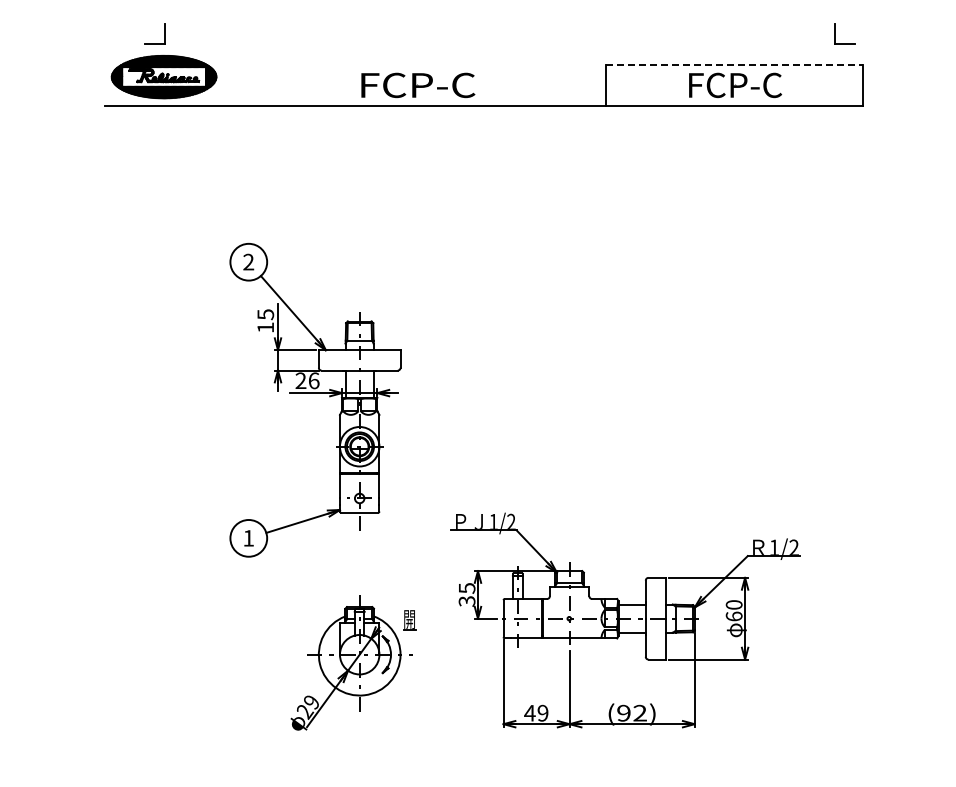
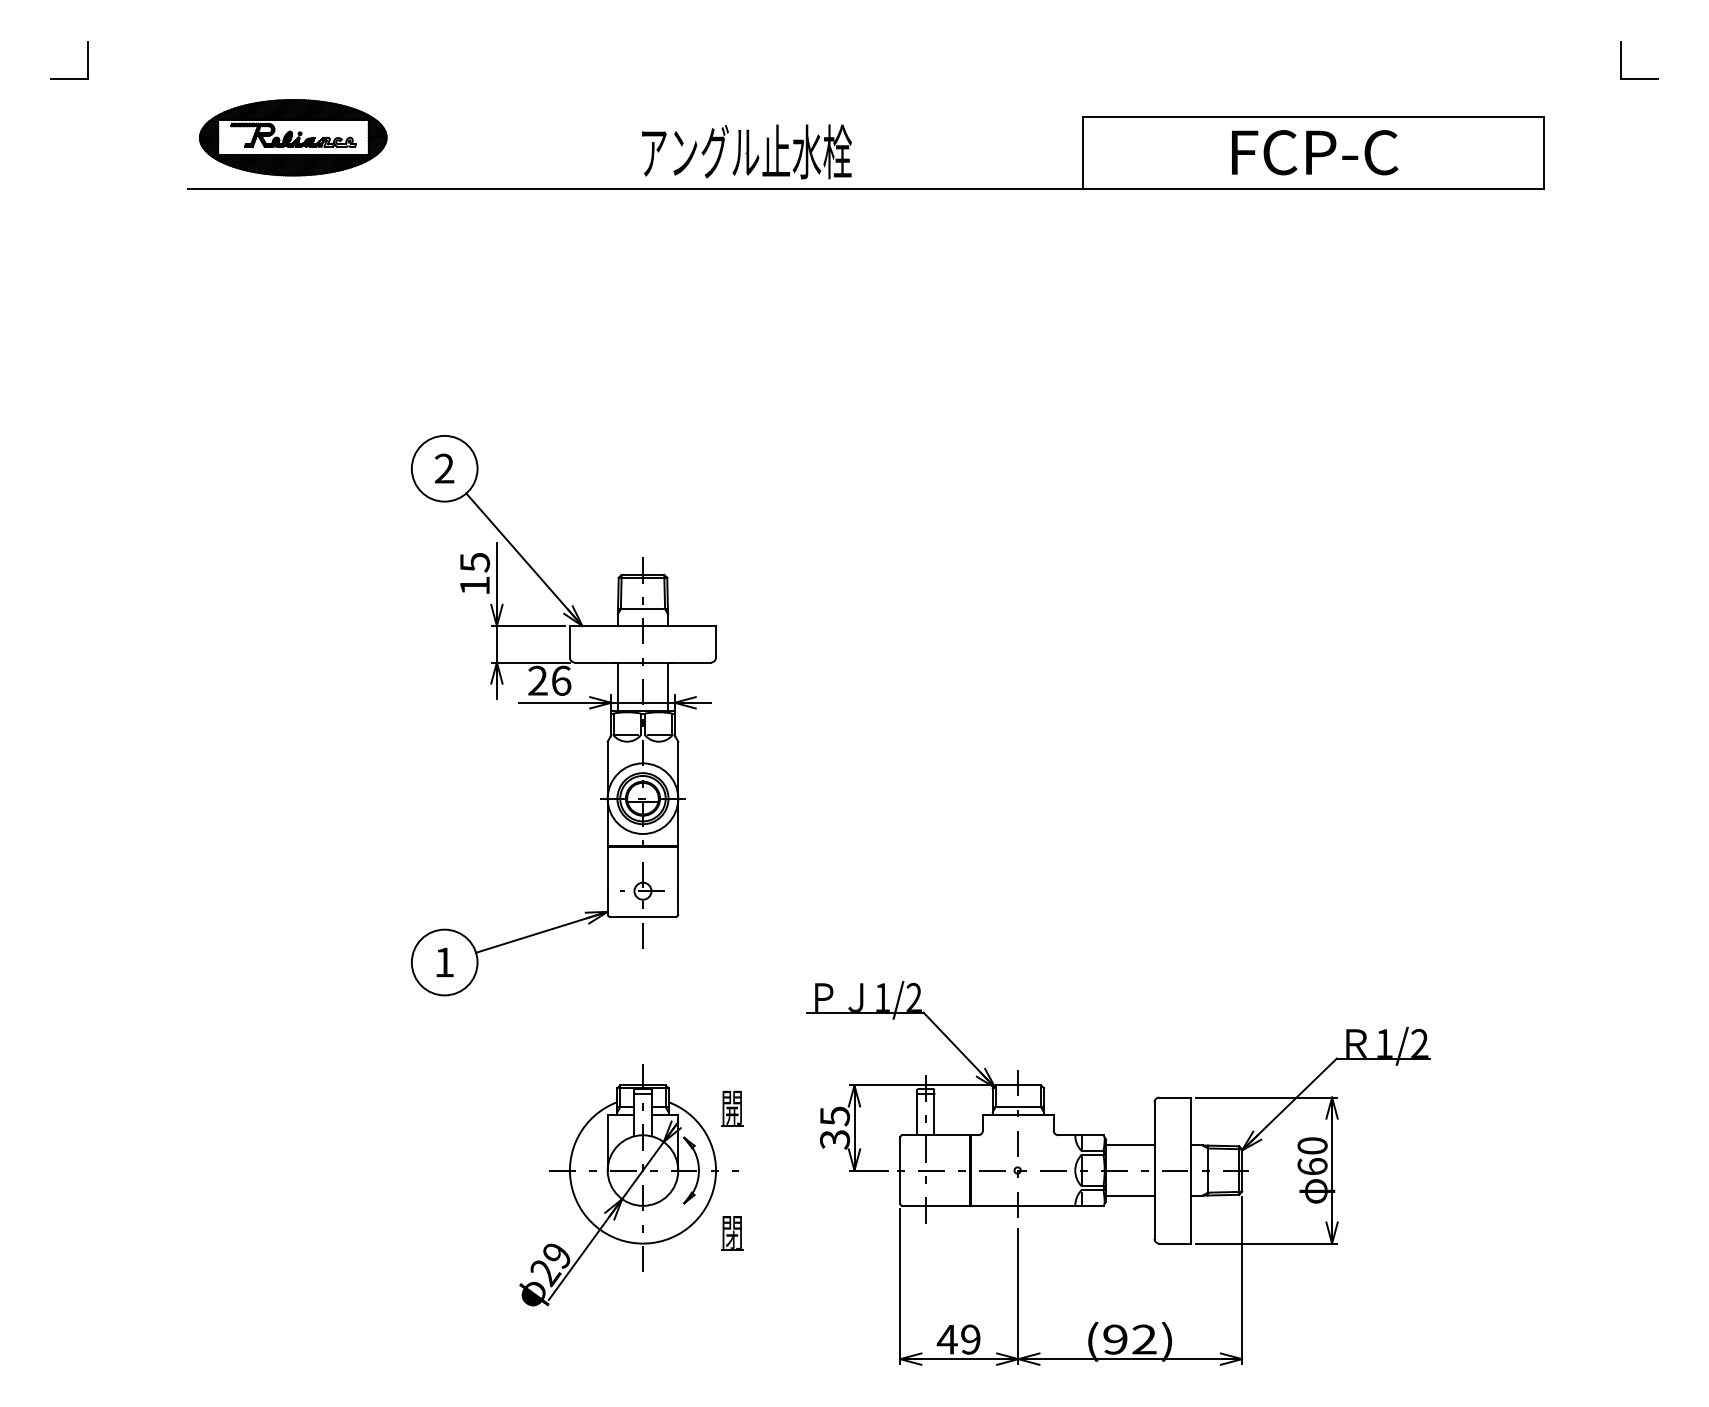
part: (164, 33) -> (86, 59), moved
part: (835, 33) -> (1622, 59), moved
line: (734, 65) -> (1313, 117), dashed -> solid
text: (417, 84) -> (746, 151), FCP-C -> アングル止水栓
part: (625, 620) -> (1118, 1173), moved
part: (409, 689) -> (732, 1232), added

